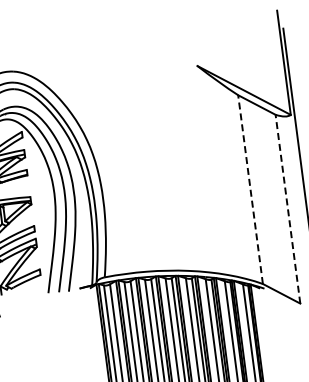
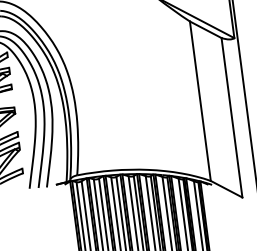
line: (250, 189) -> (200, 101), dashed -> solid
line: (287, 208) -> (231, 117), dashed -> solid

